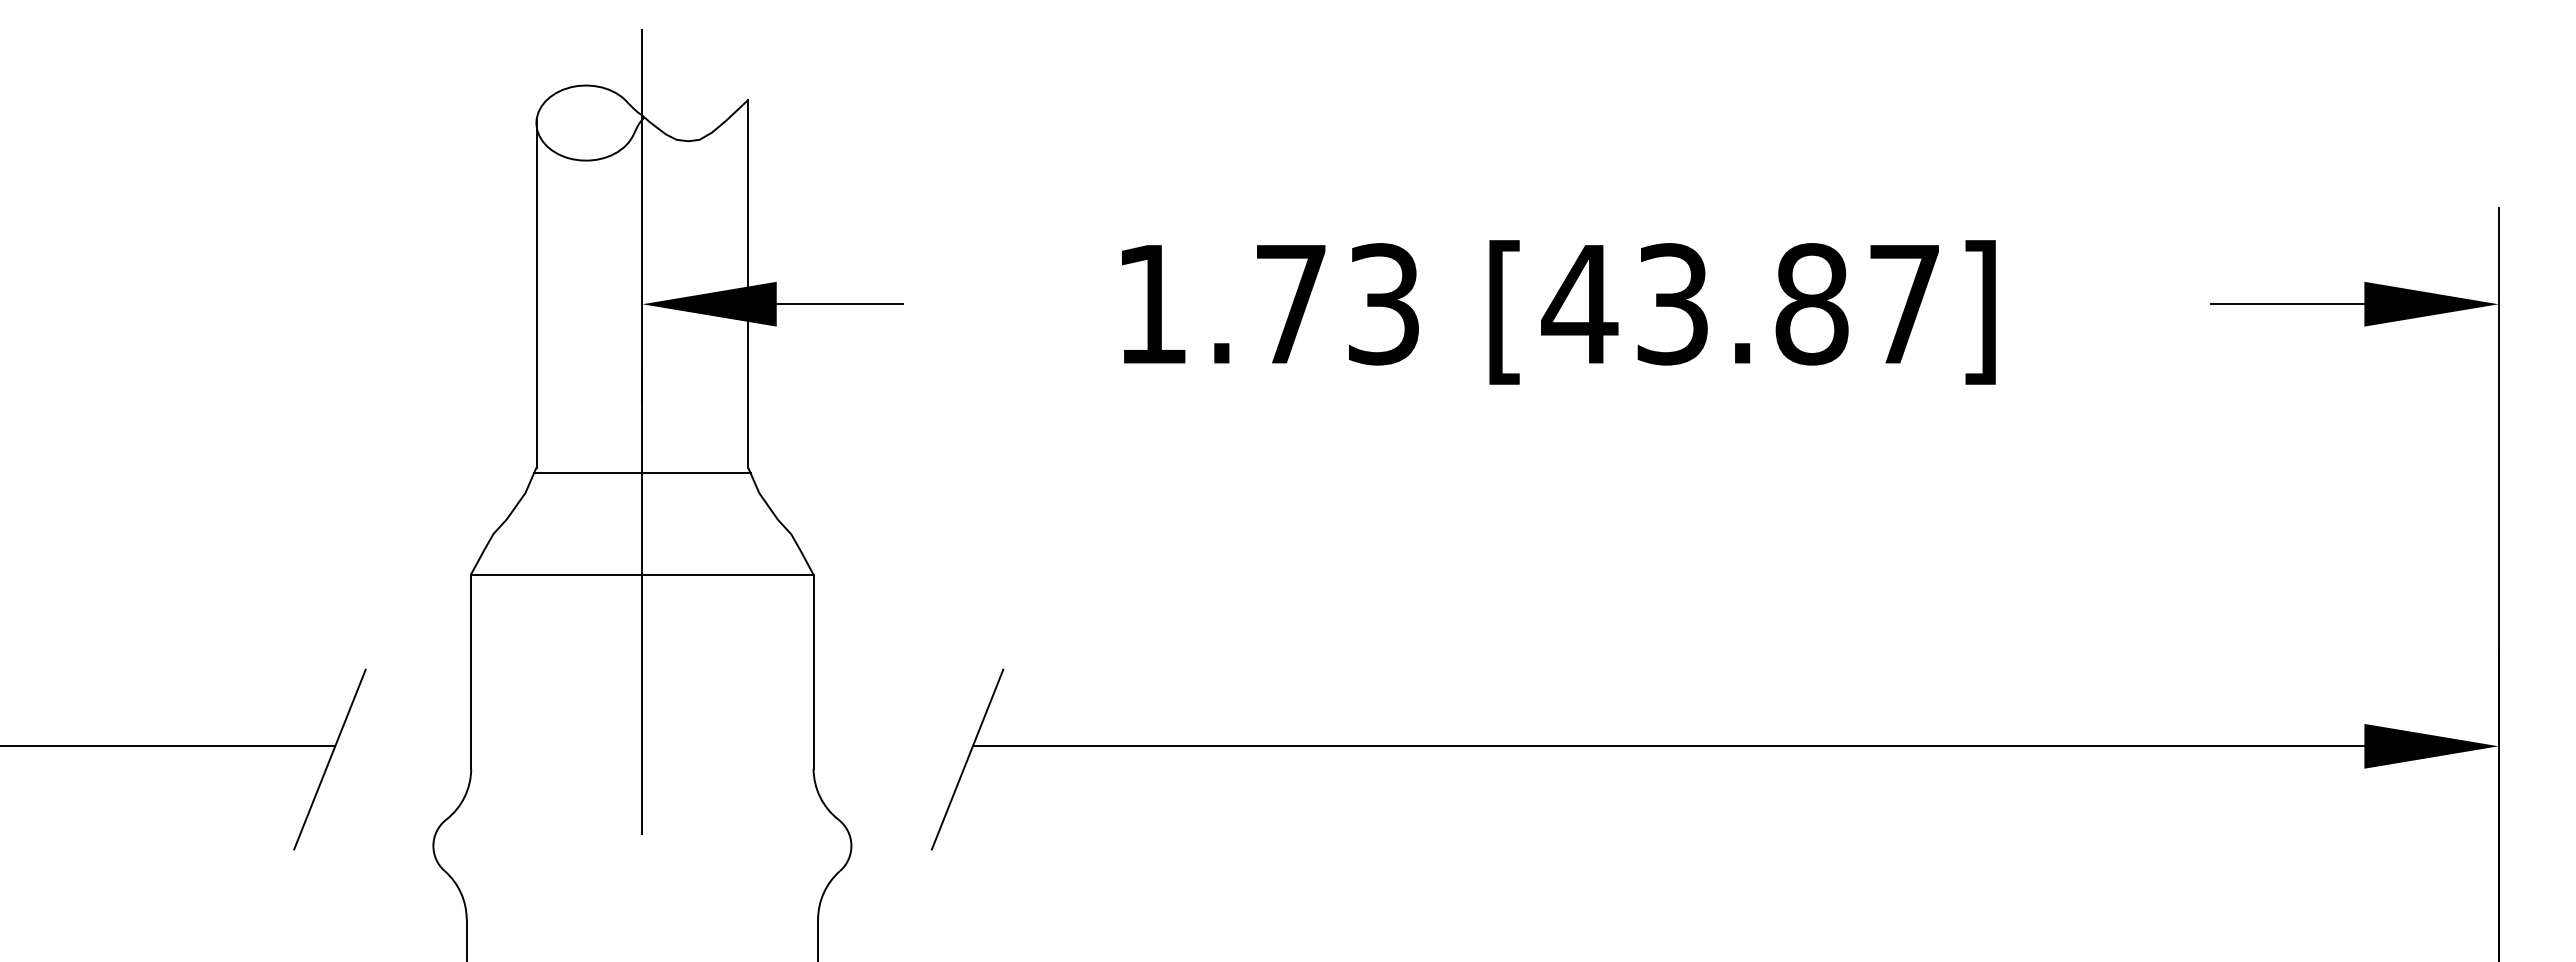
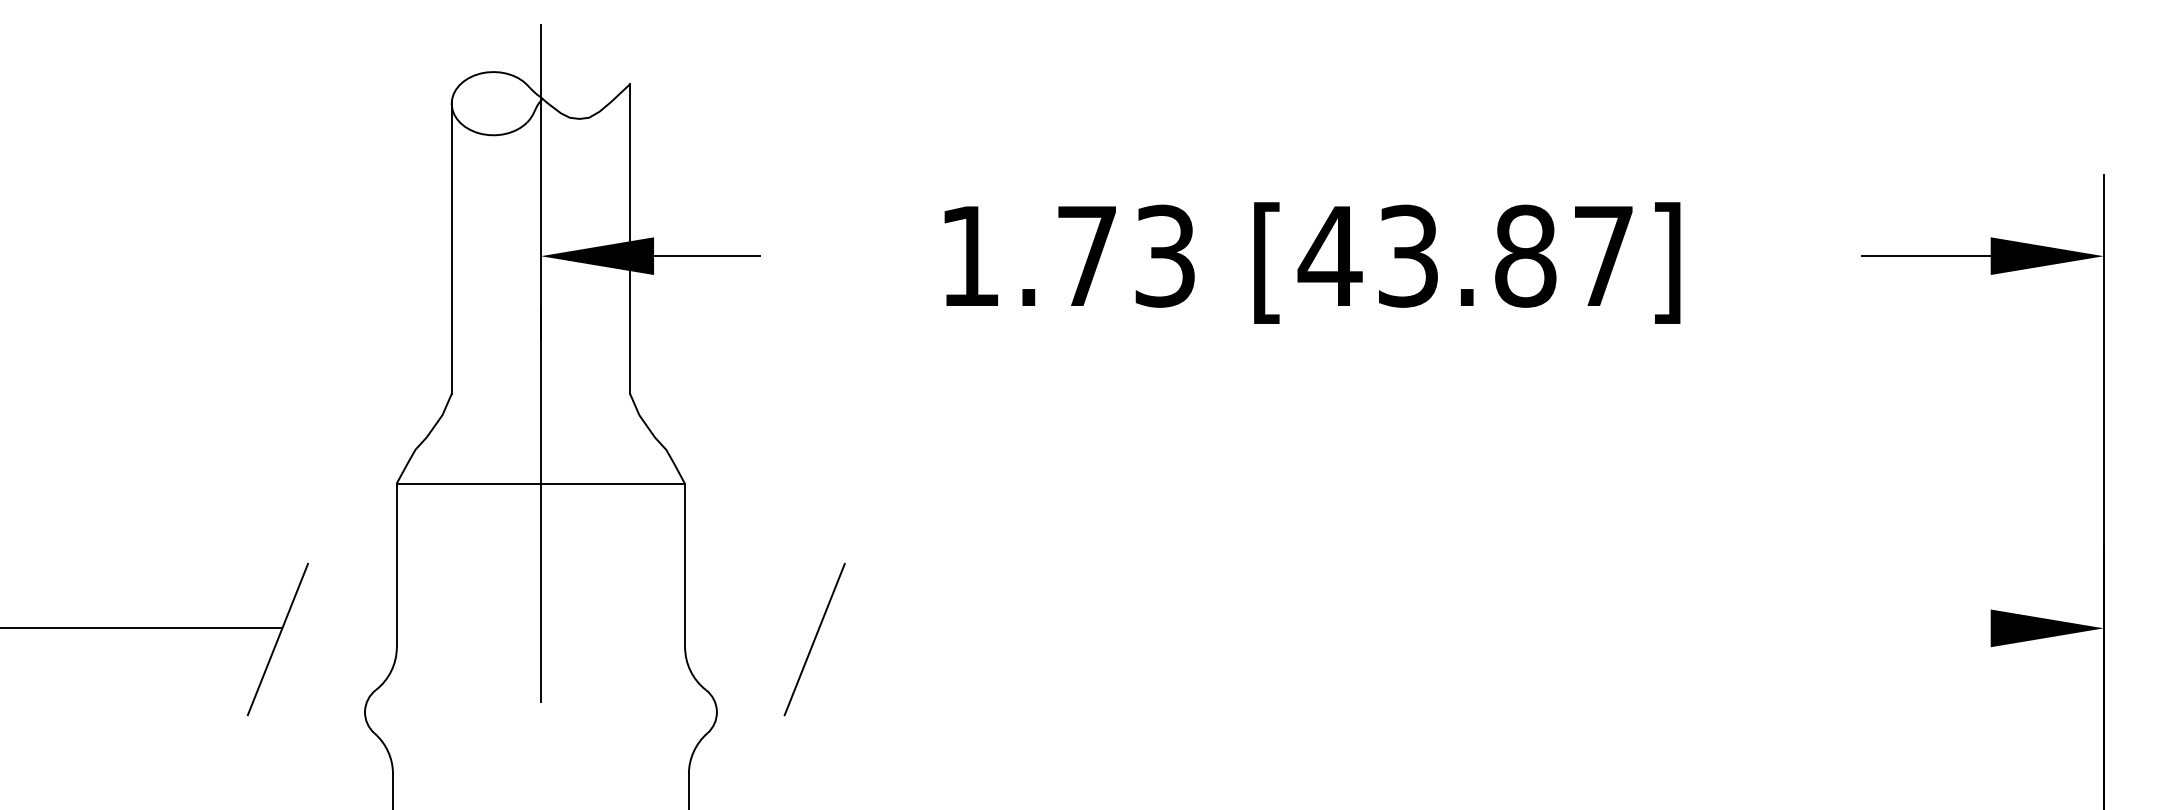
line: (642, 473) -> (541, 398), removed
line: (1668, 746) -> (1404, 628), removed

